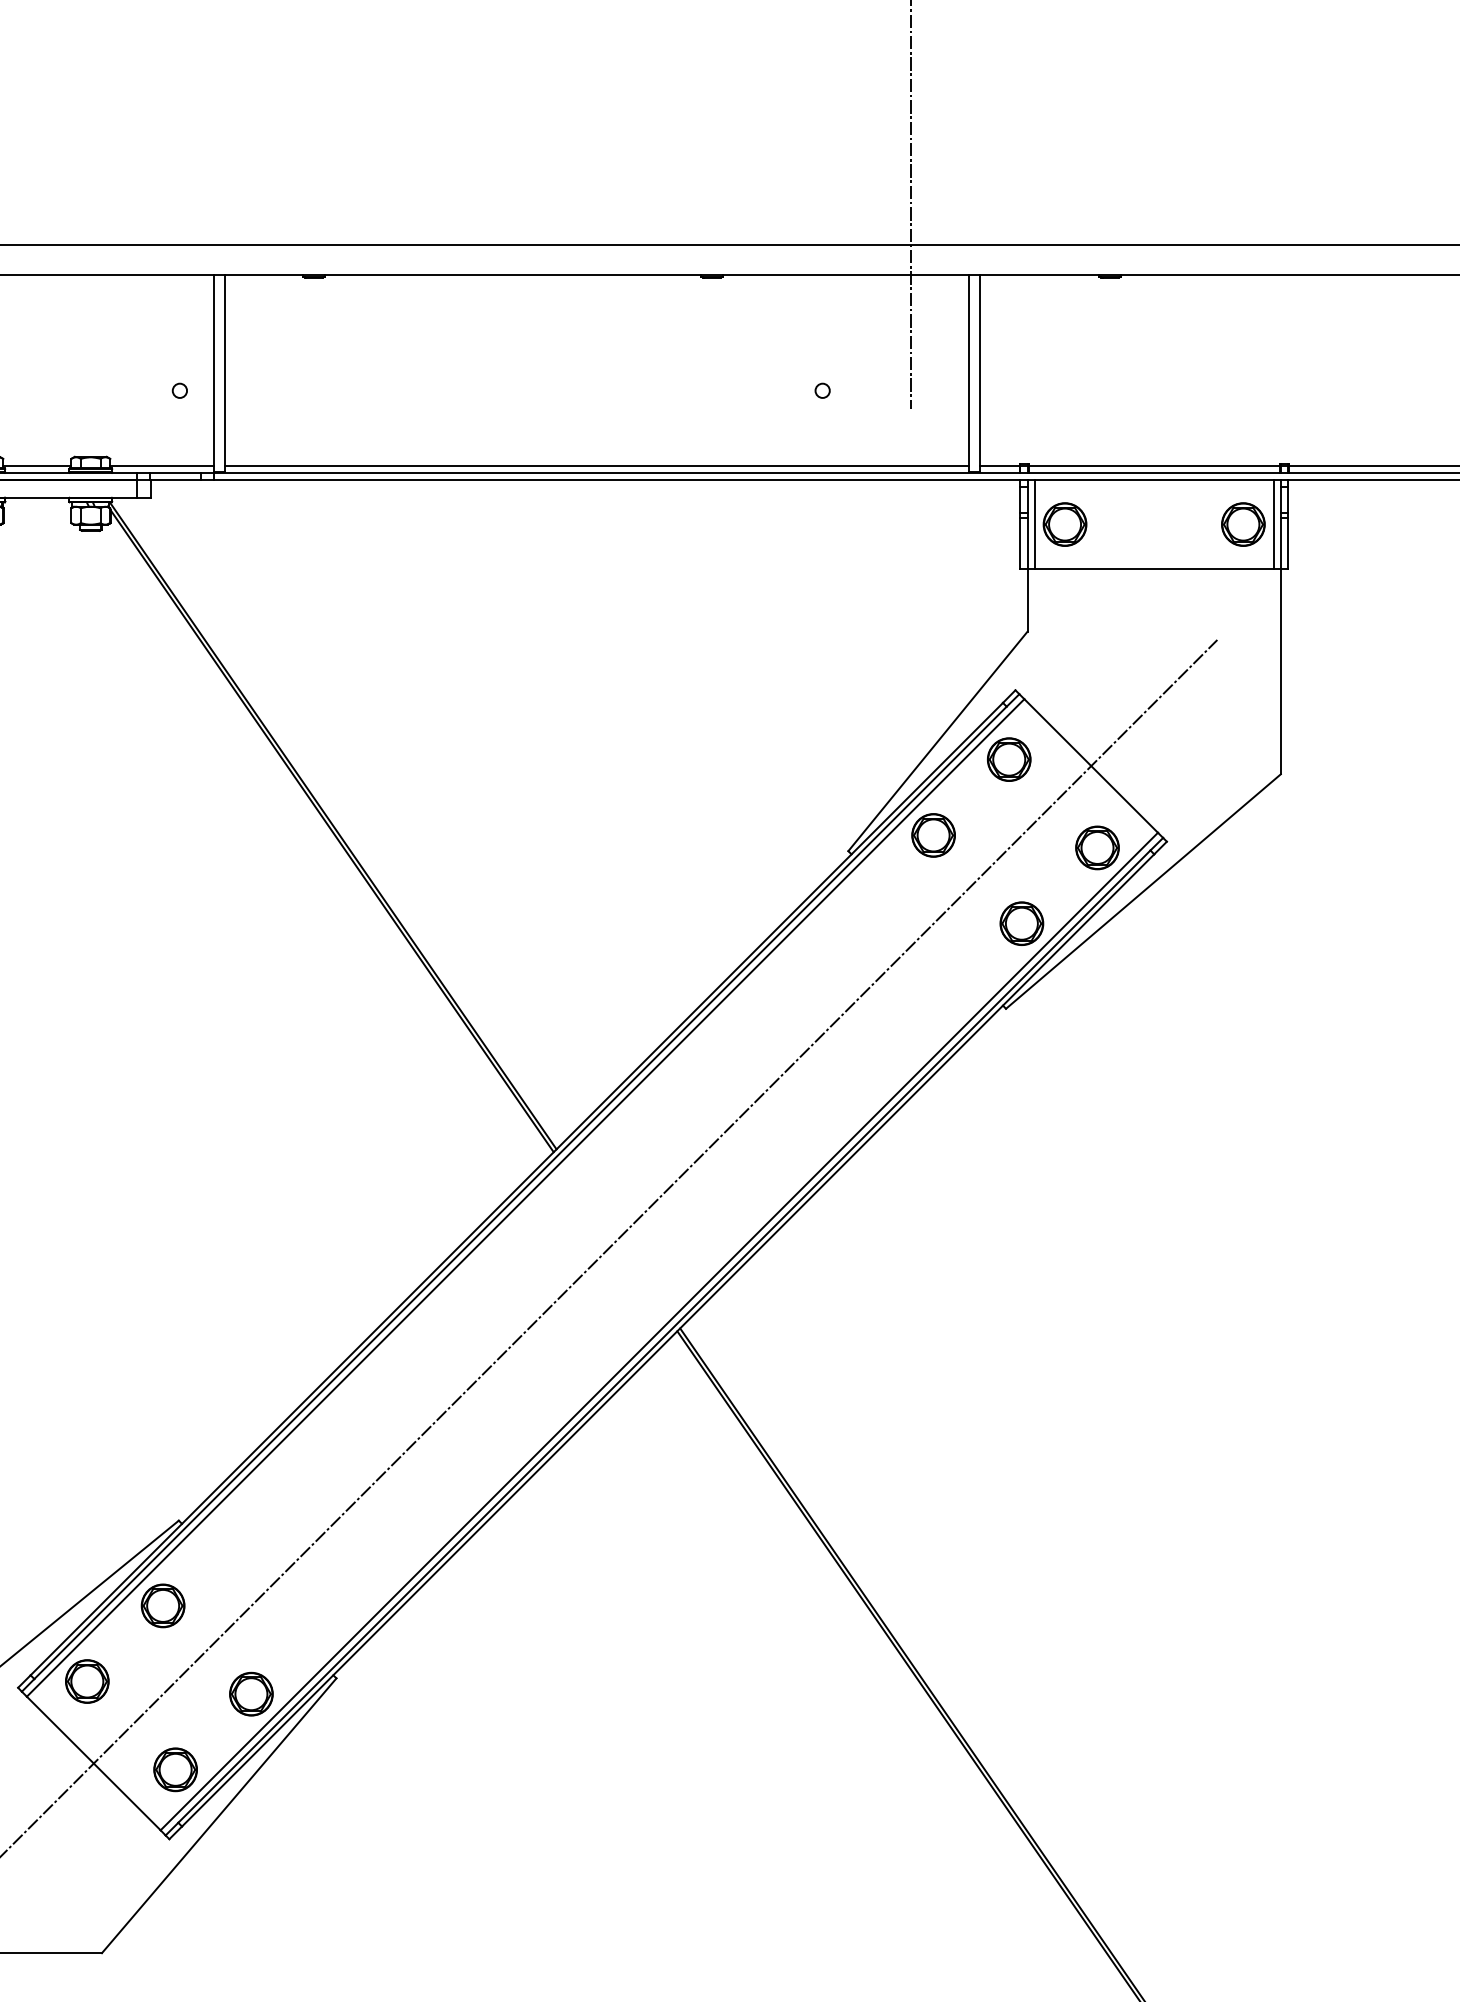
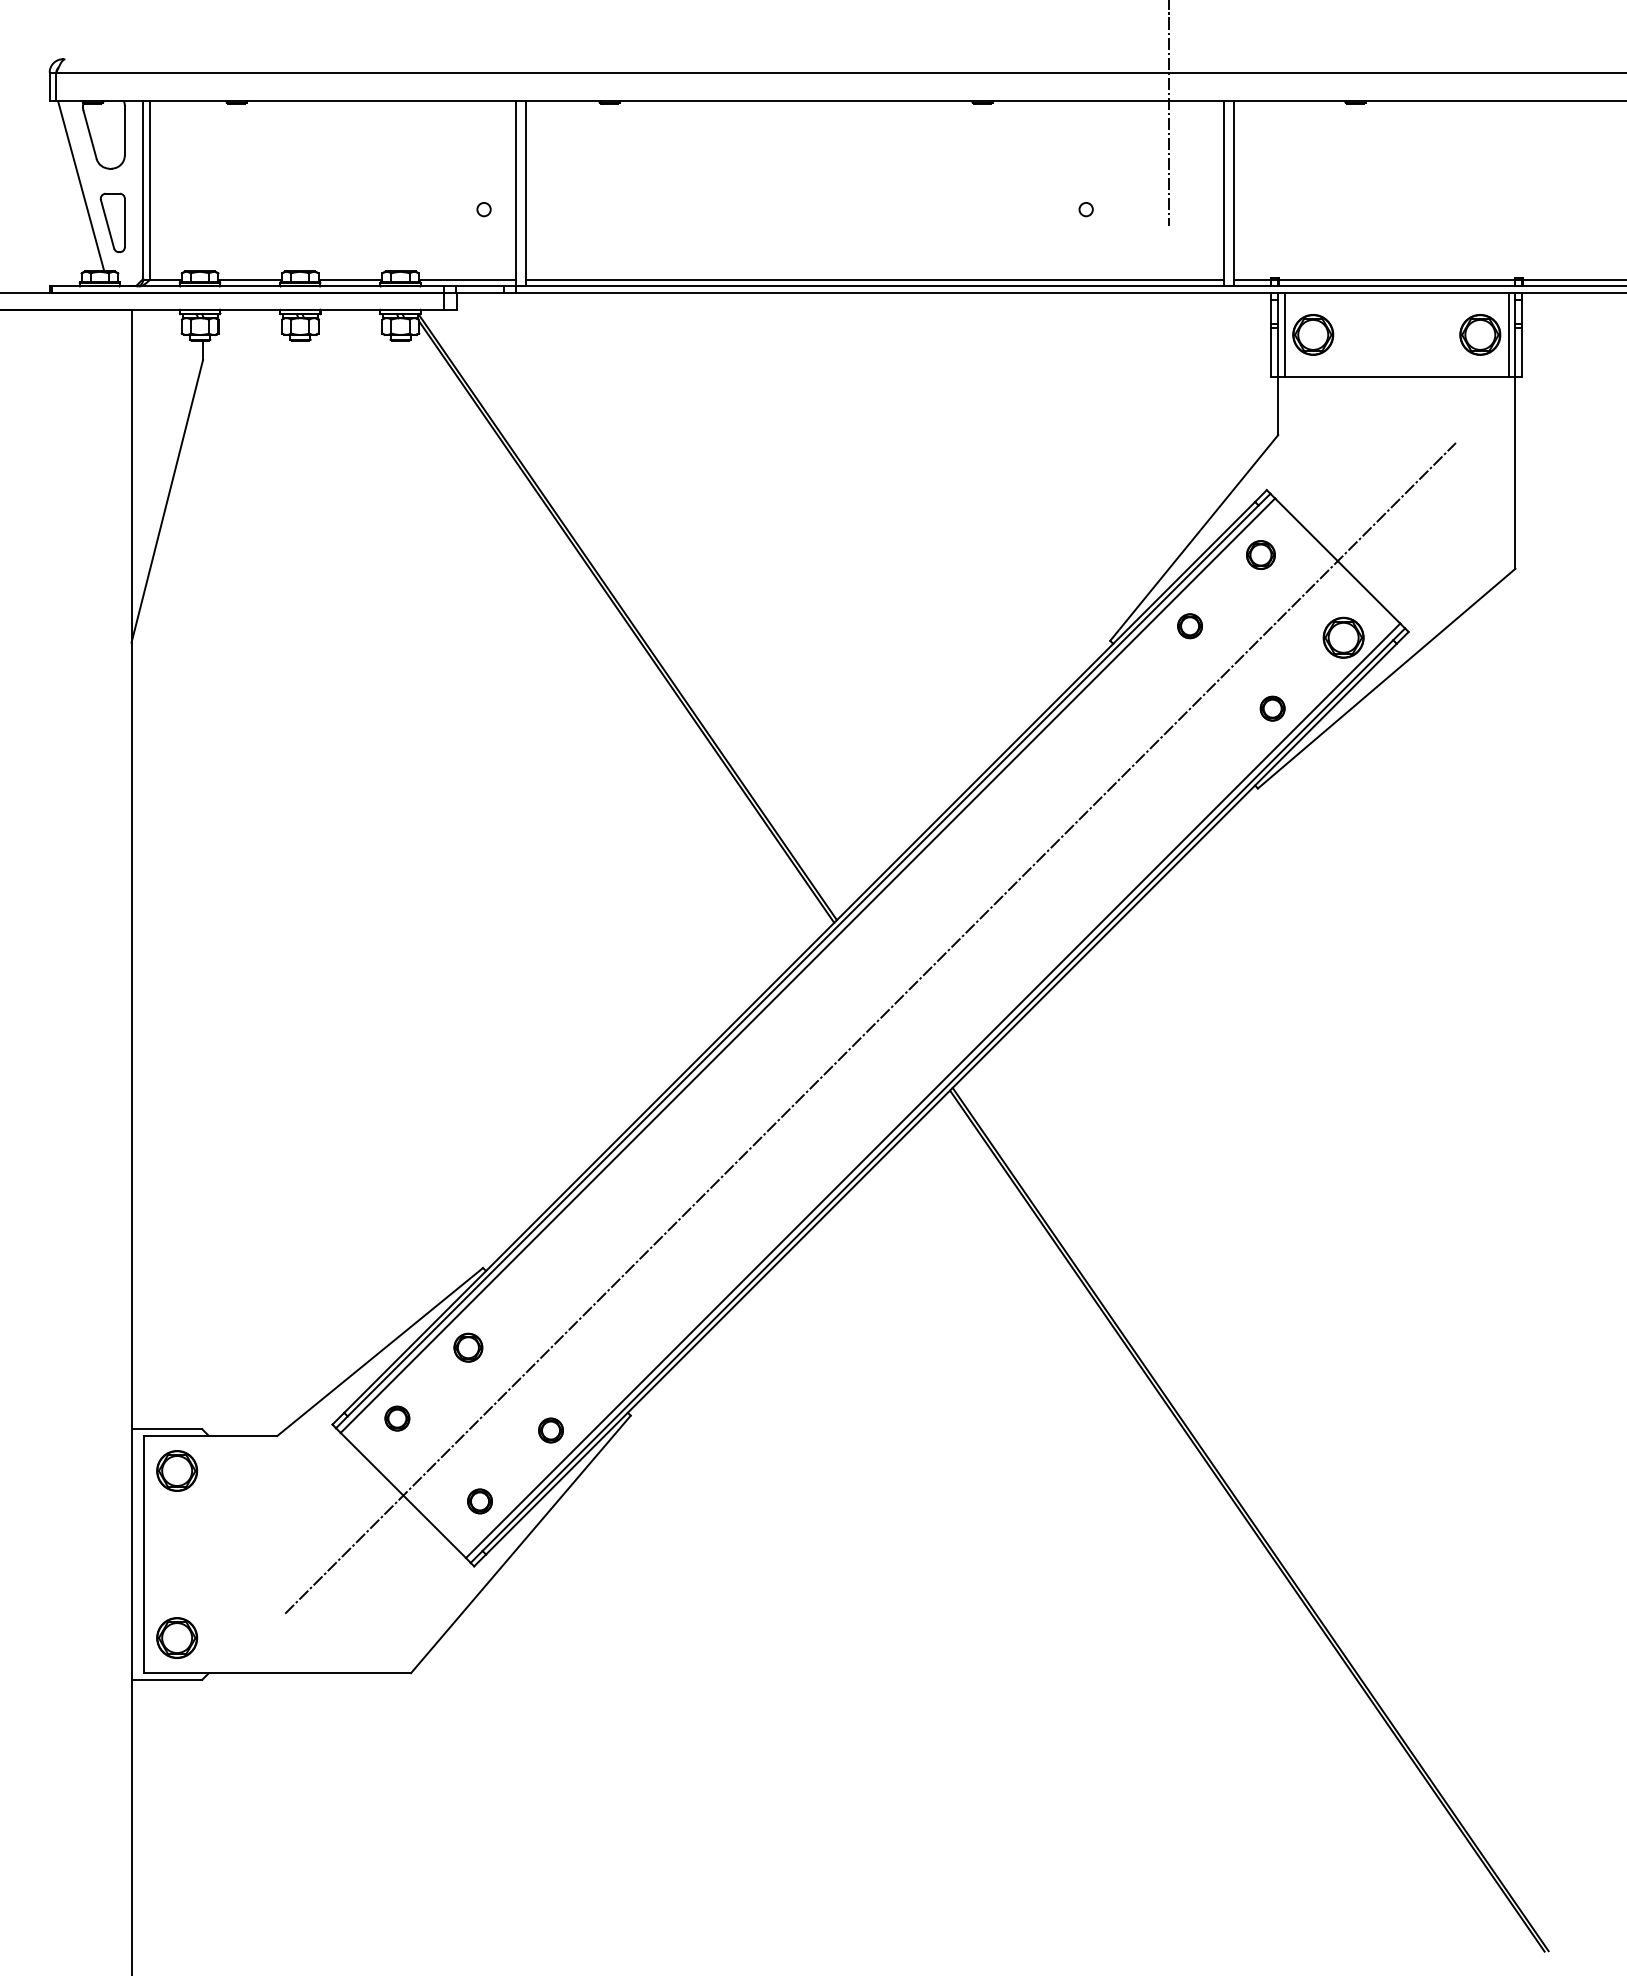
part: (1008, 758) -> (1260, 554), size x0.7
part: (932, 835) -> (1189, 626), size x0.6
part: (1021, 923) -> (1272, 708), size x0.6
part: (163, 1605) -> (468, 1347), size x0.7
part: (87, 1681) -> (397, 1418), size x0.6
part: (250, 1694) -> (550, 1430), size x0.6
part: (175, 1769) -> (479, 1501), size x0.6

